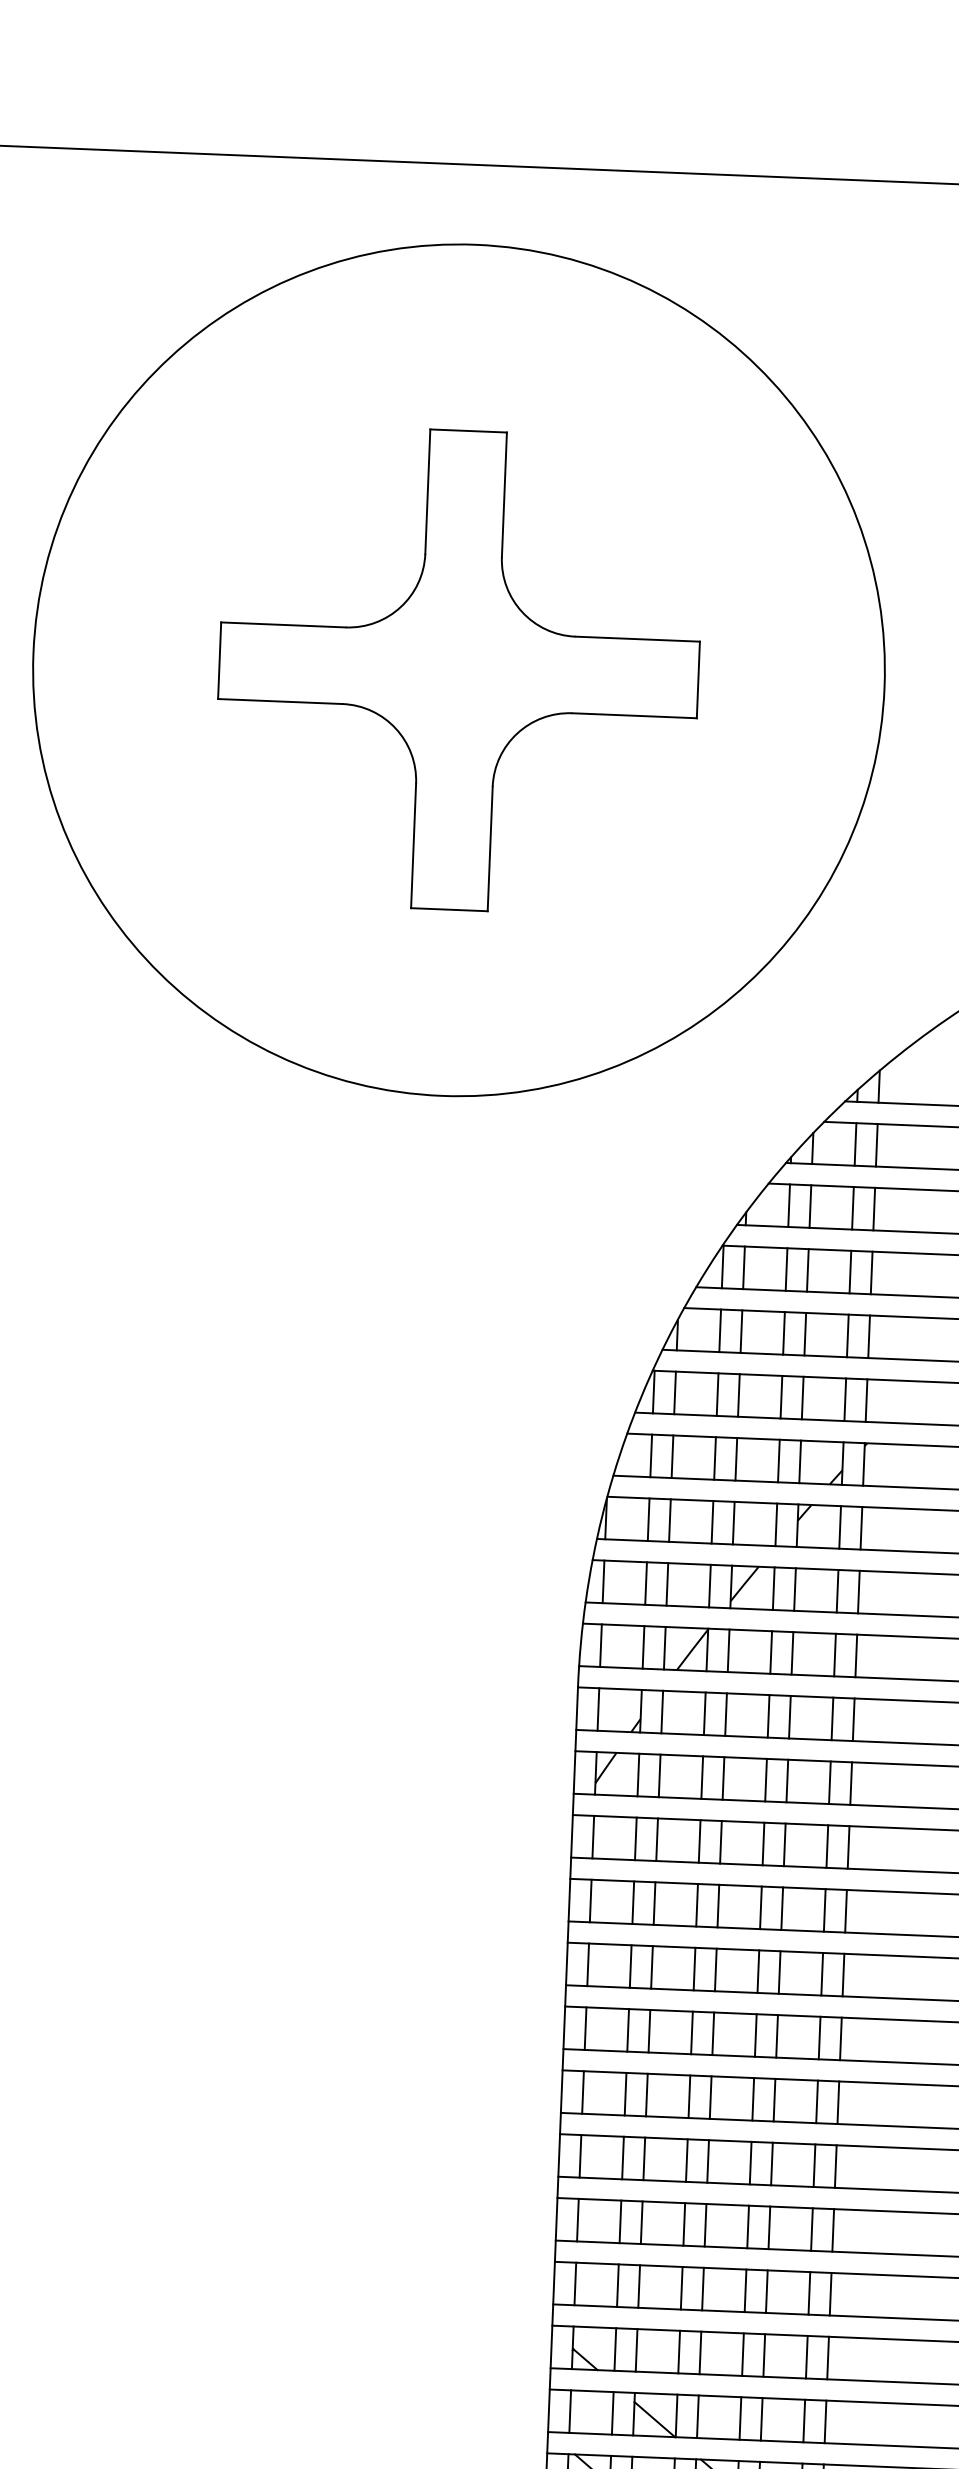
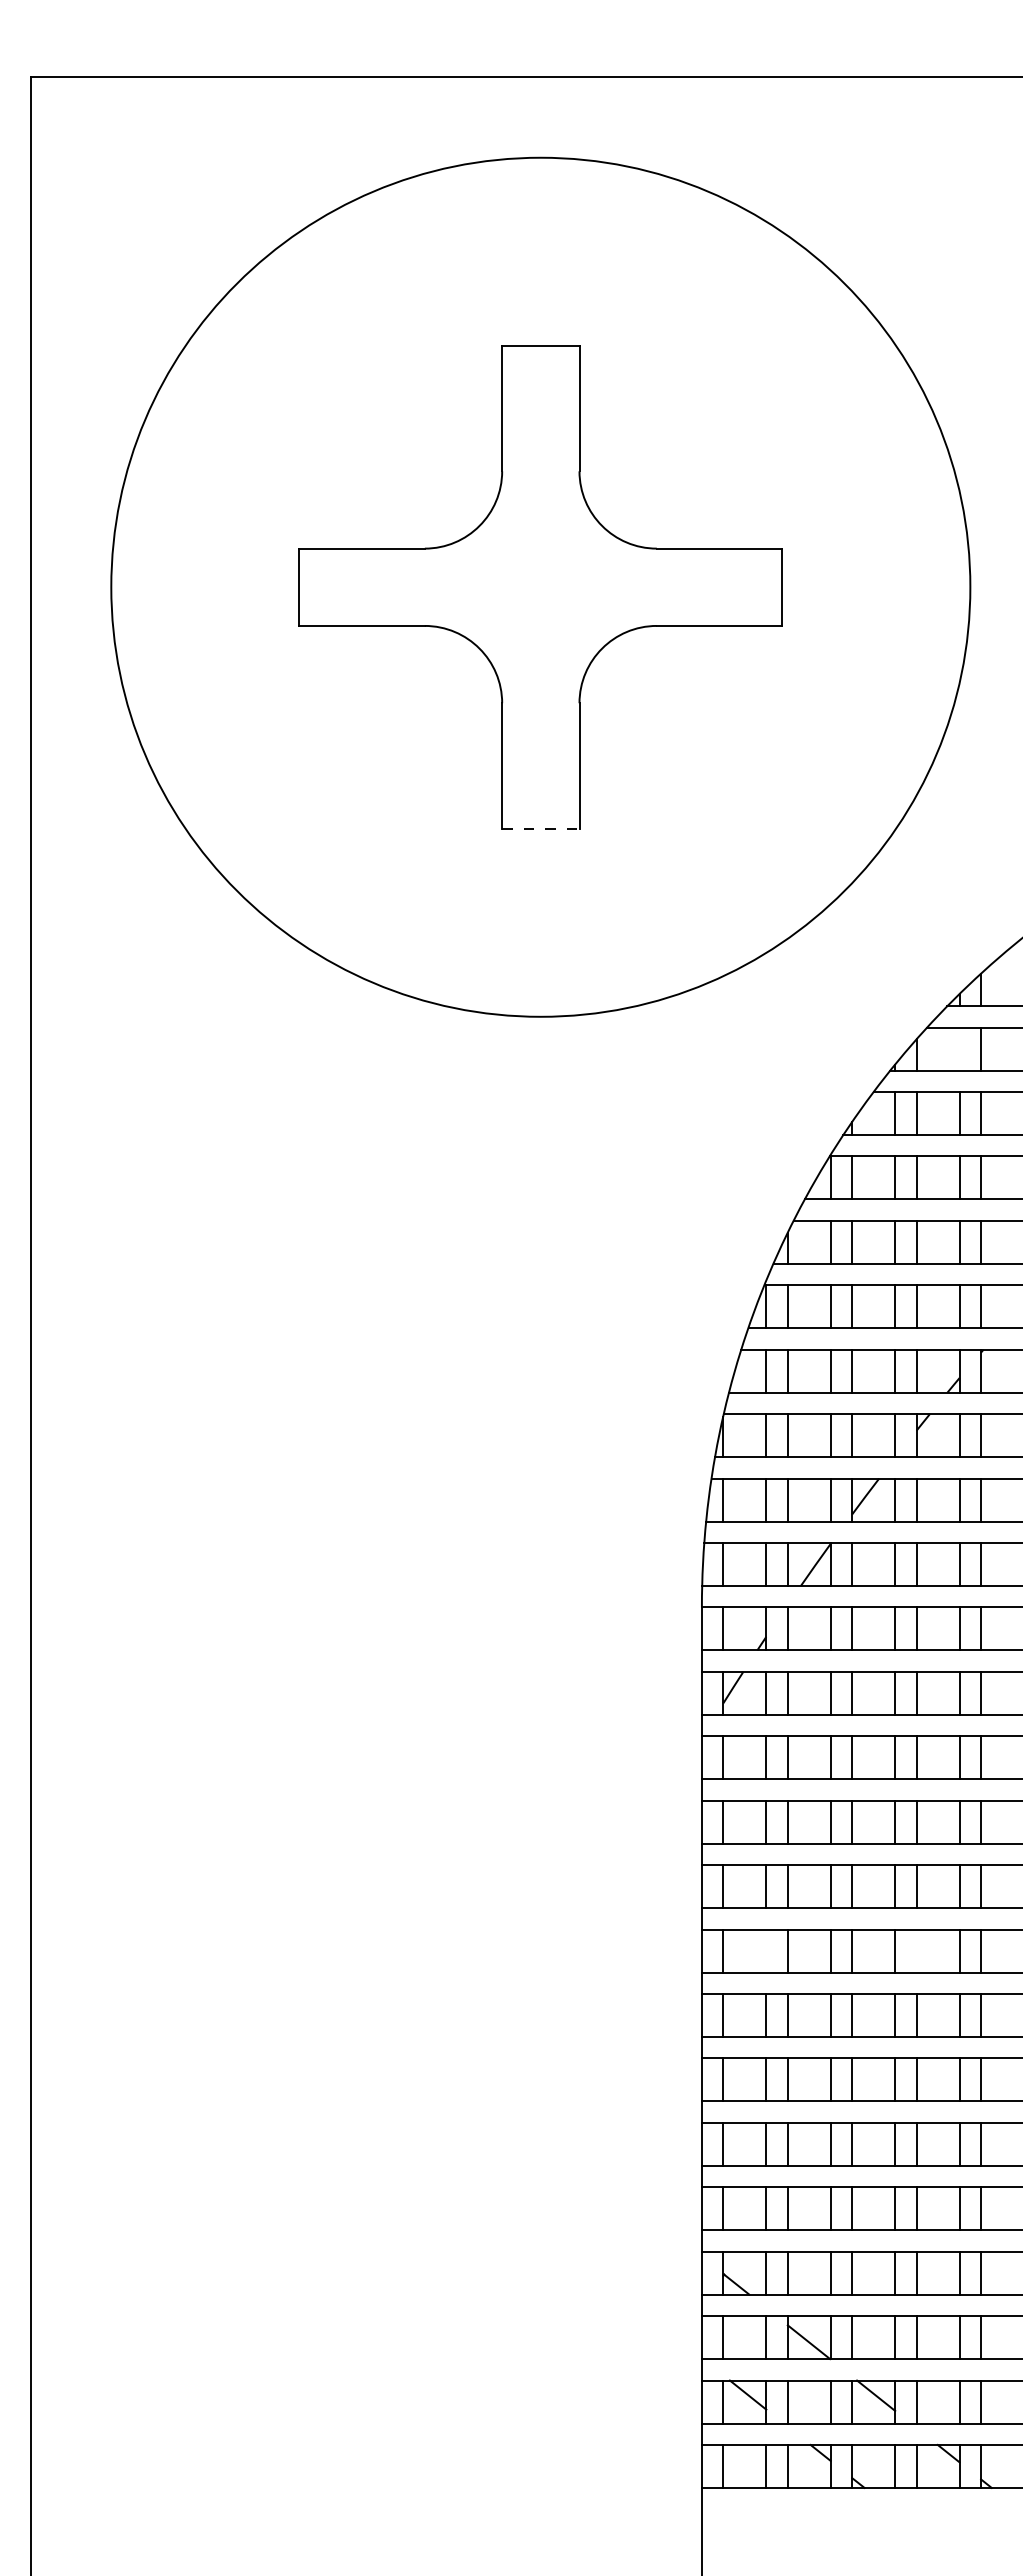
line: (449, 909) -> (540, 828), solid -> dashed
line: (855, 1143) -> (959, 1048), removed
line: (628, 2029) -> (766, 1950), removed
line: (776, 2035) -> (916, 1950), removed

